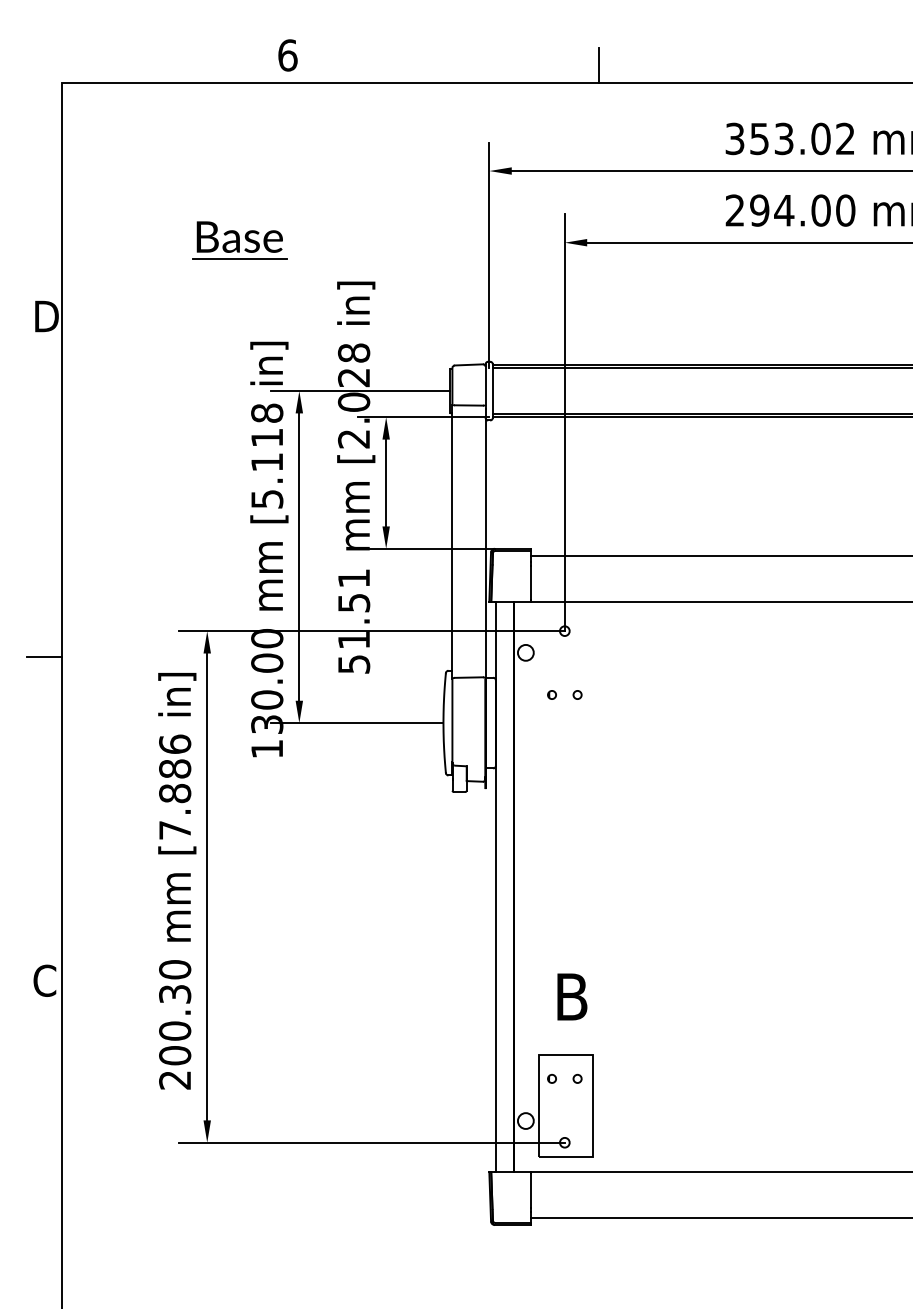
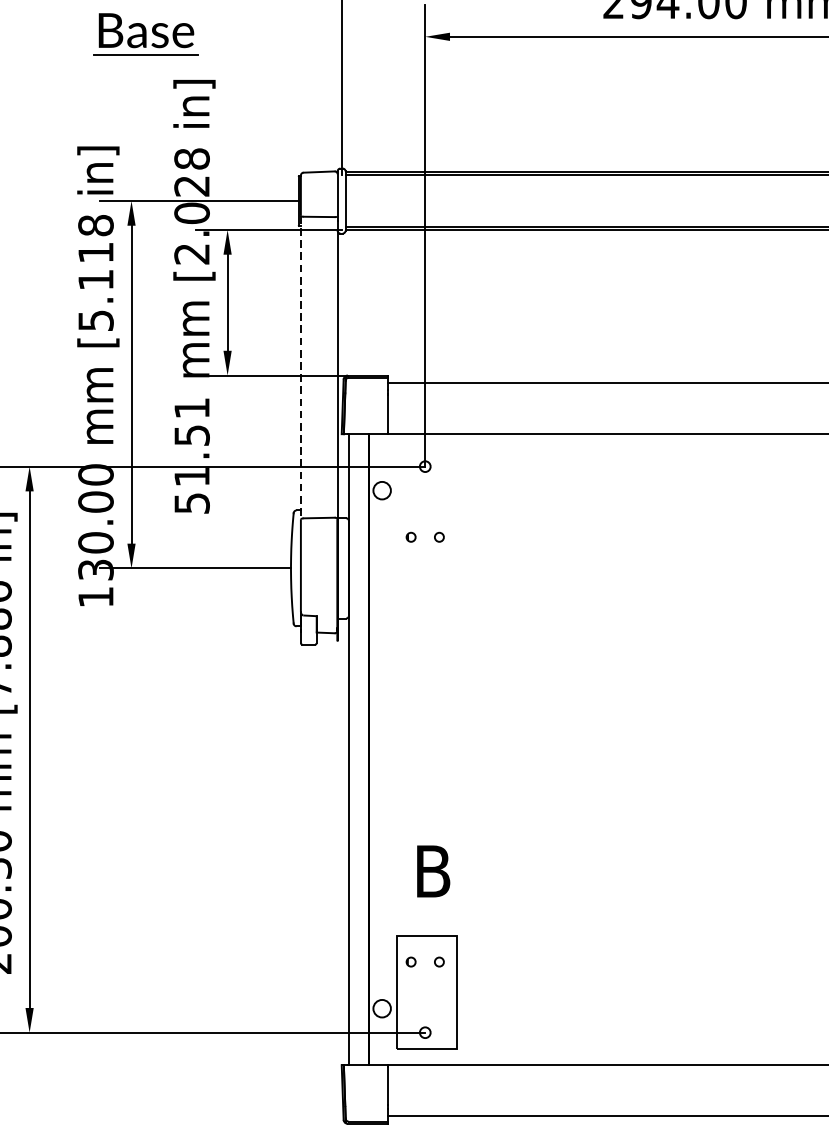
part: (239, 240) -> (146, 34), moved
line: (452, 542) -> (300, 368), solid -> dashed

